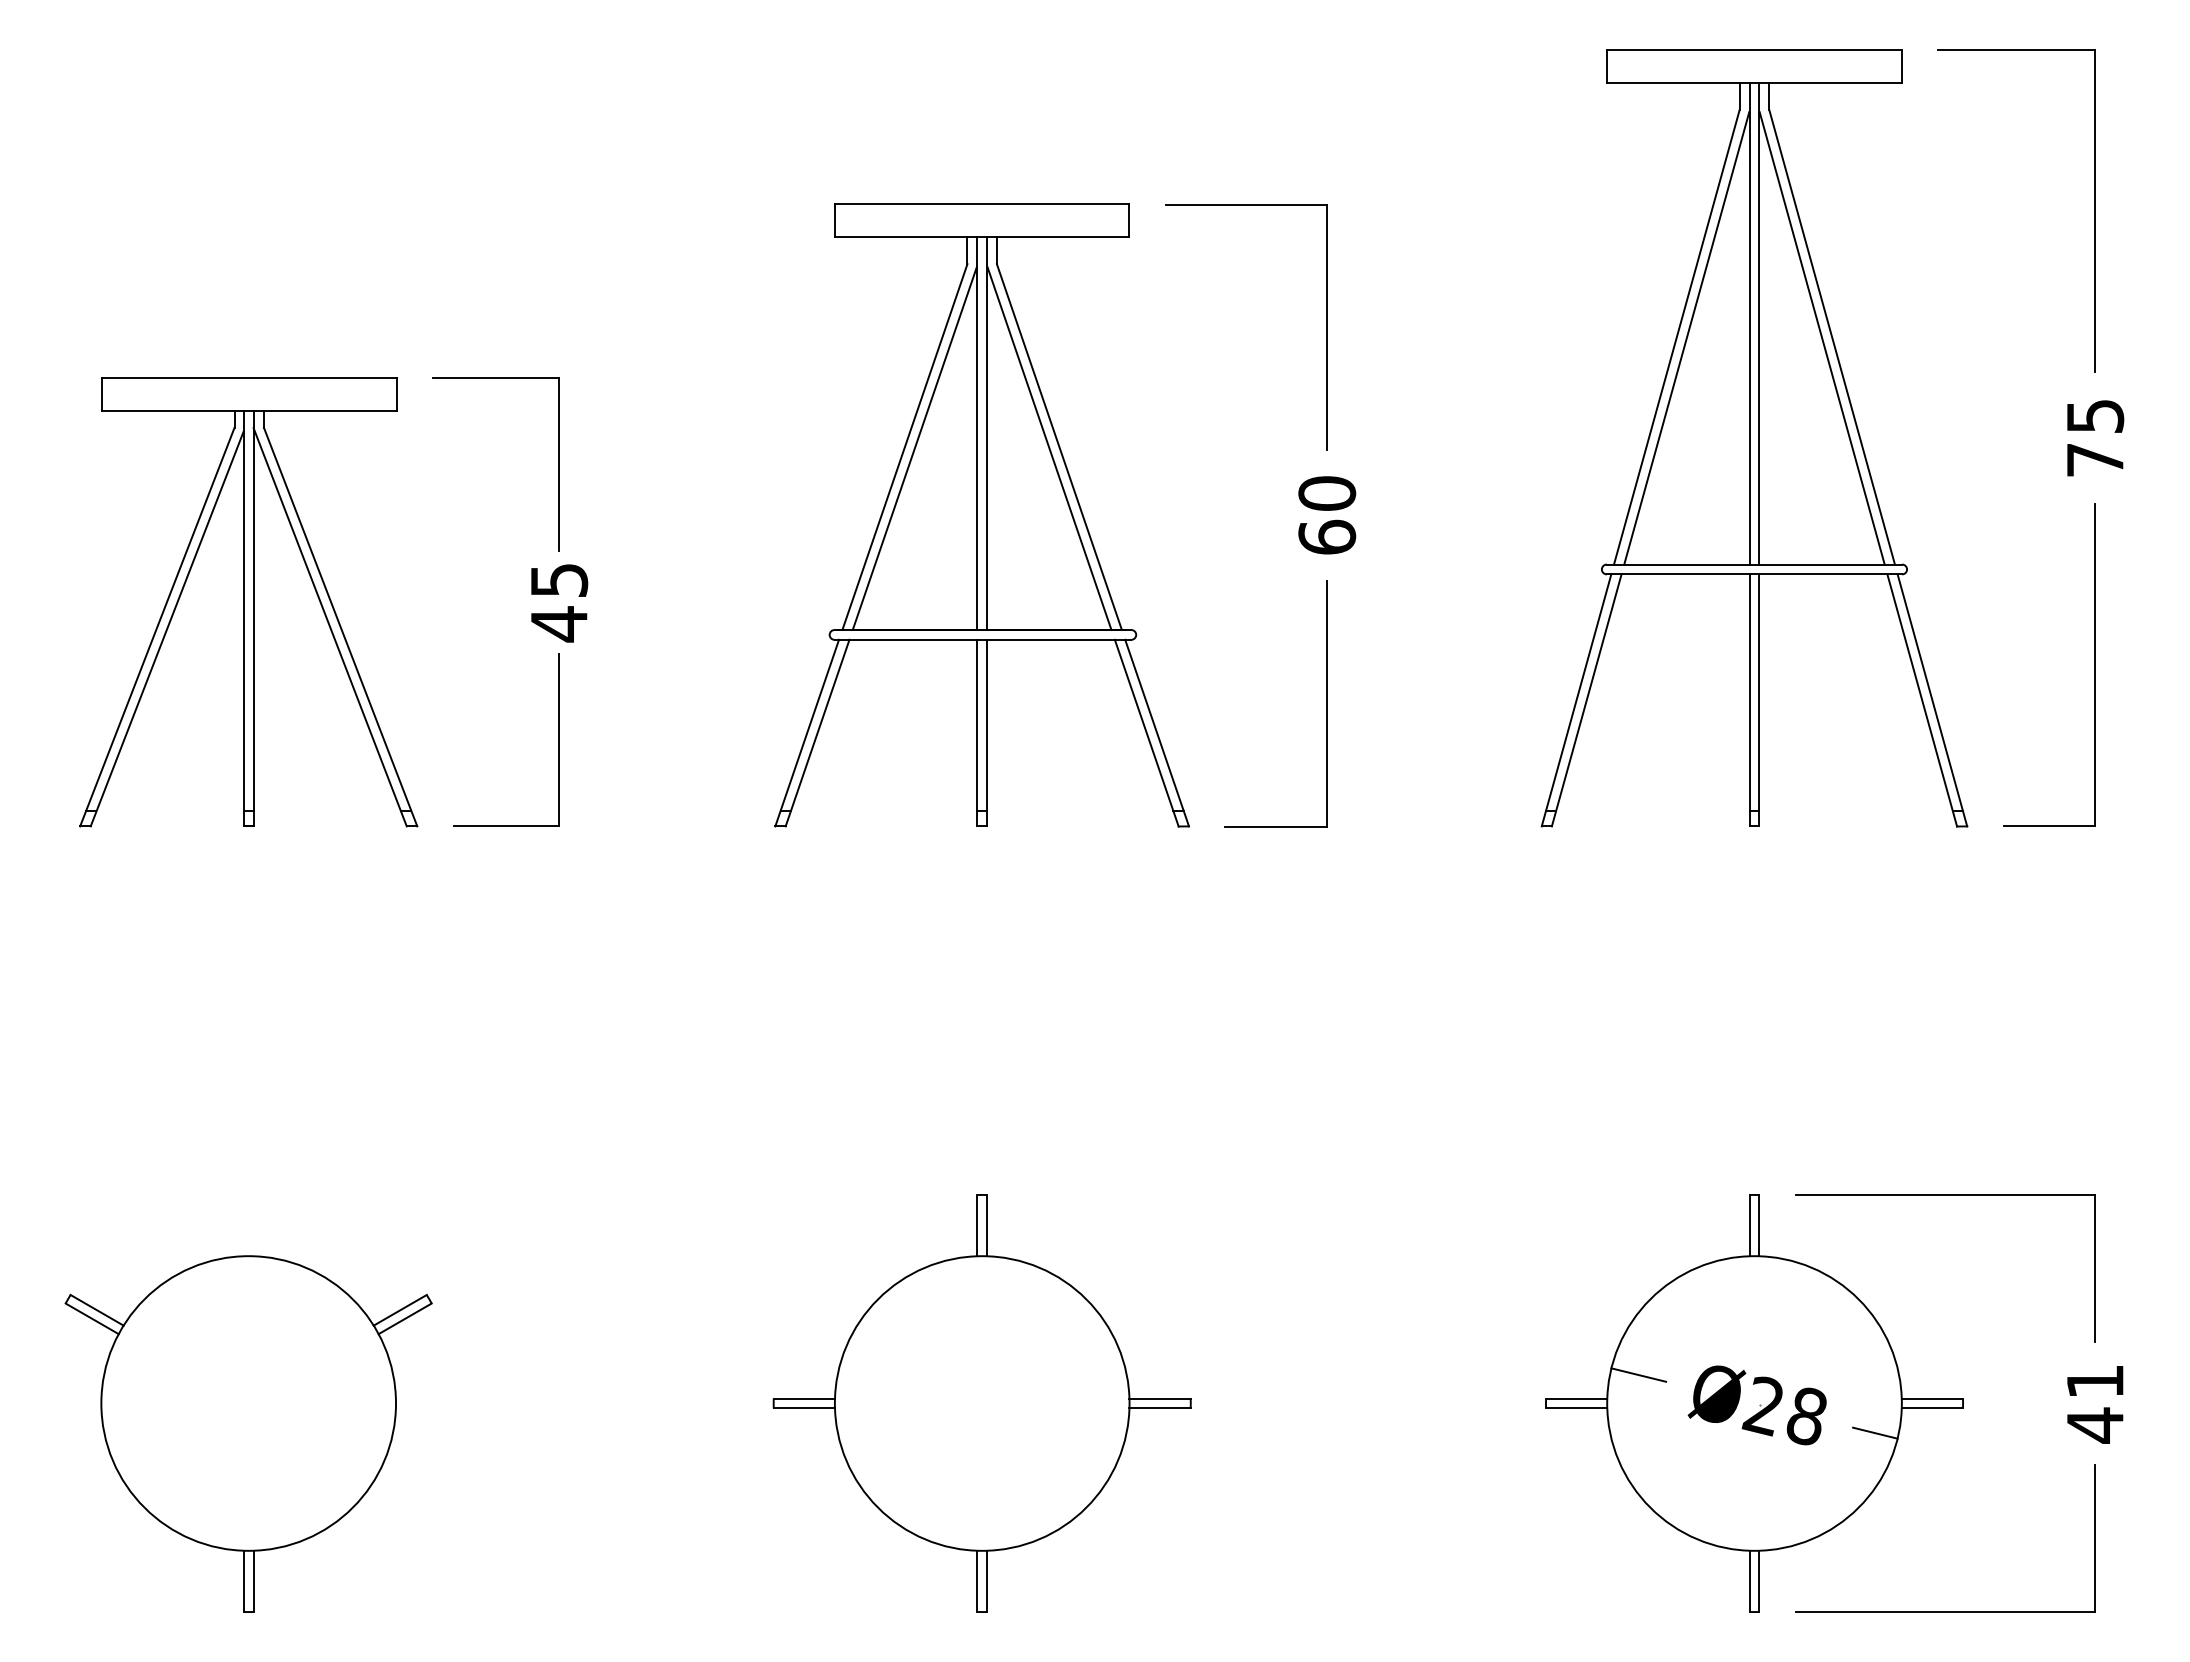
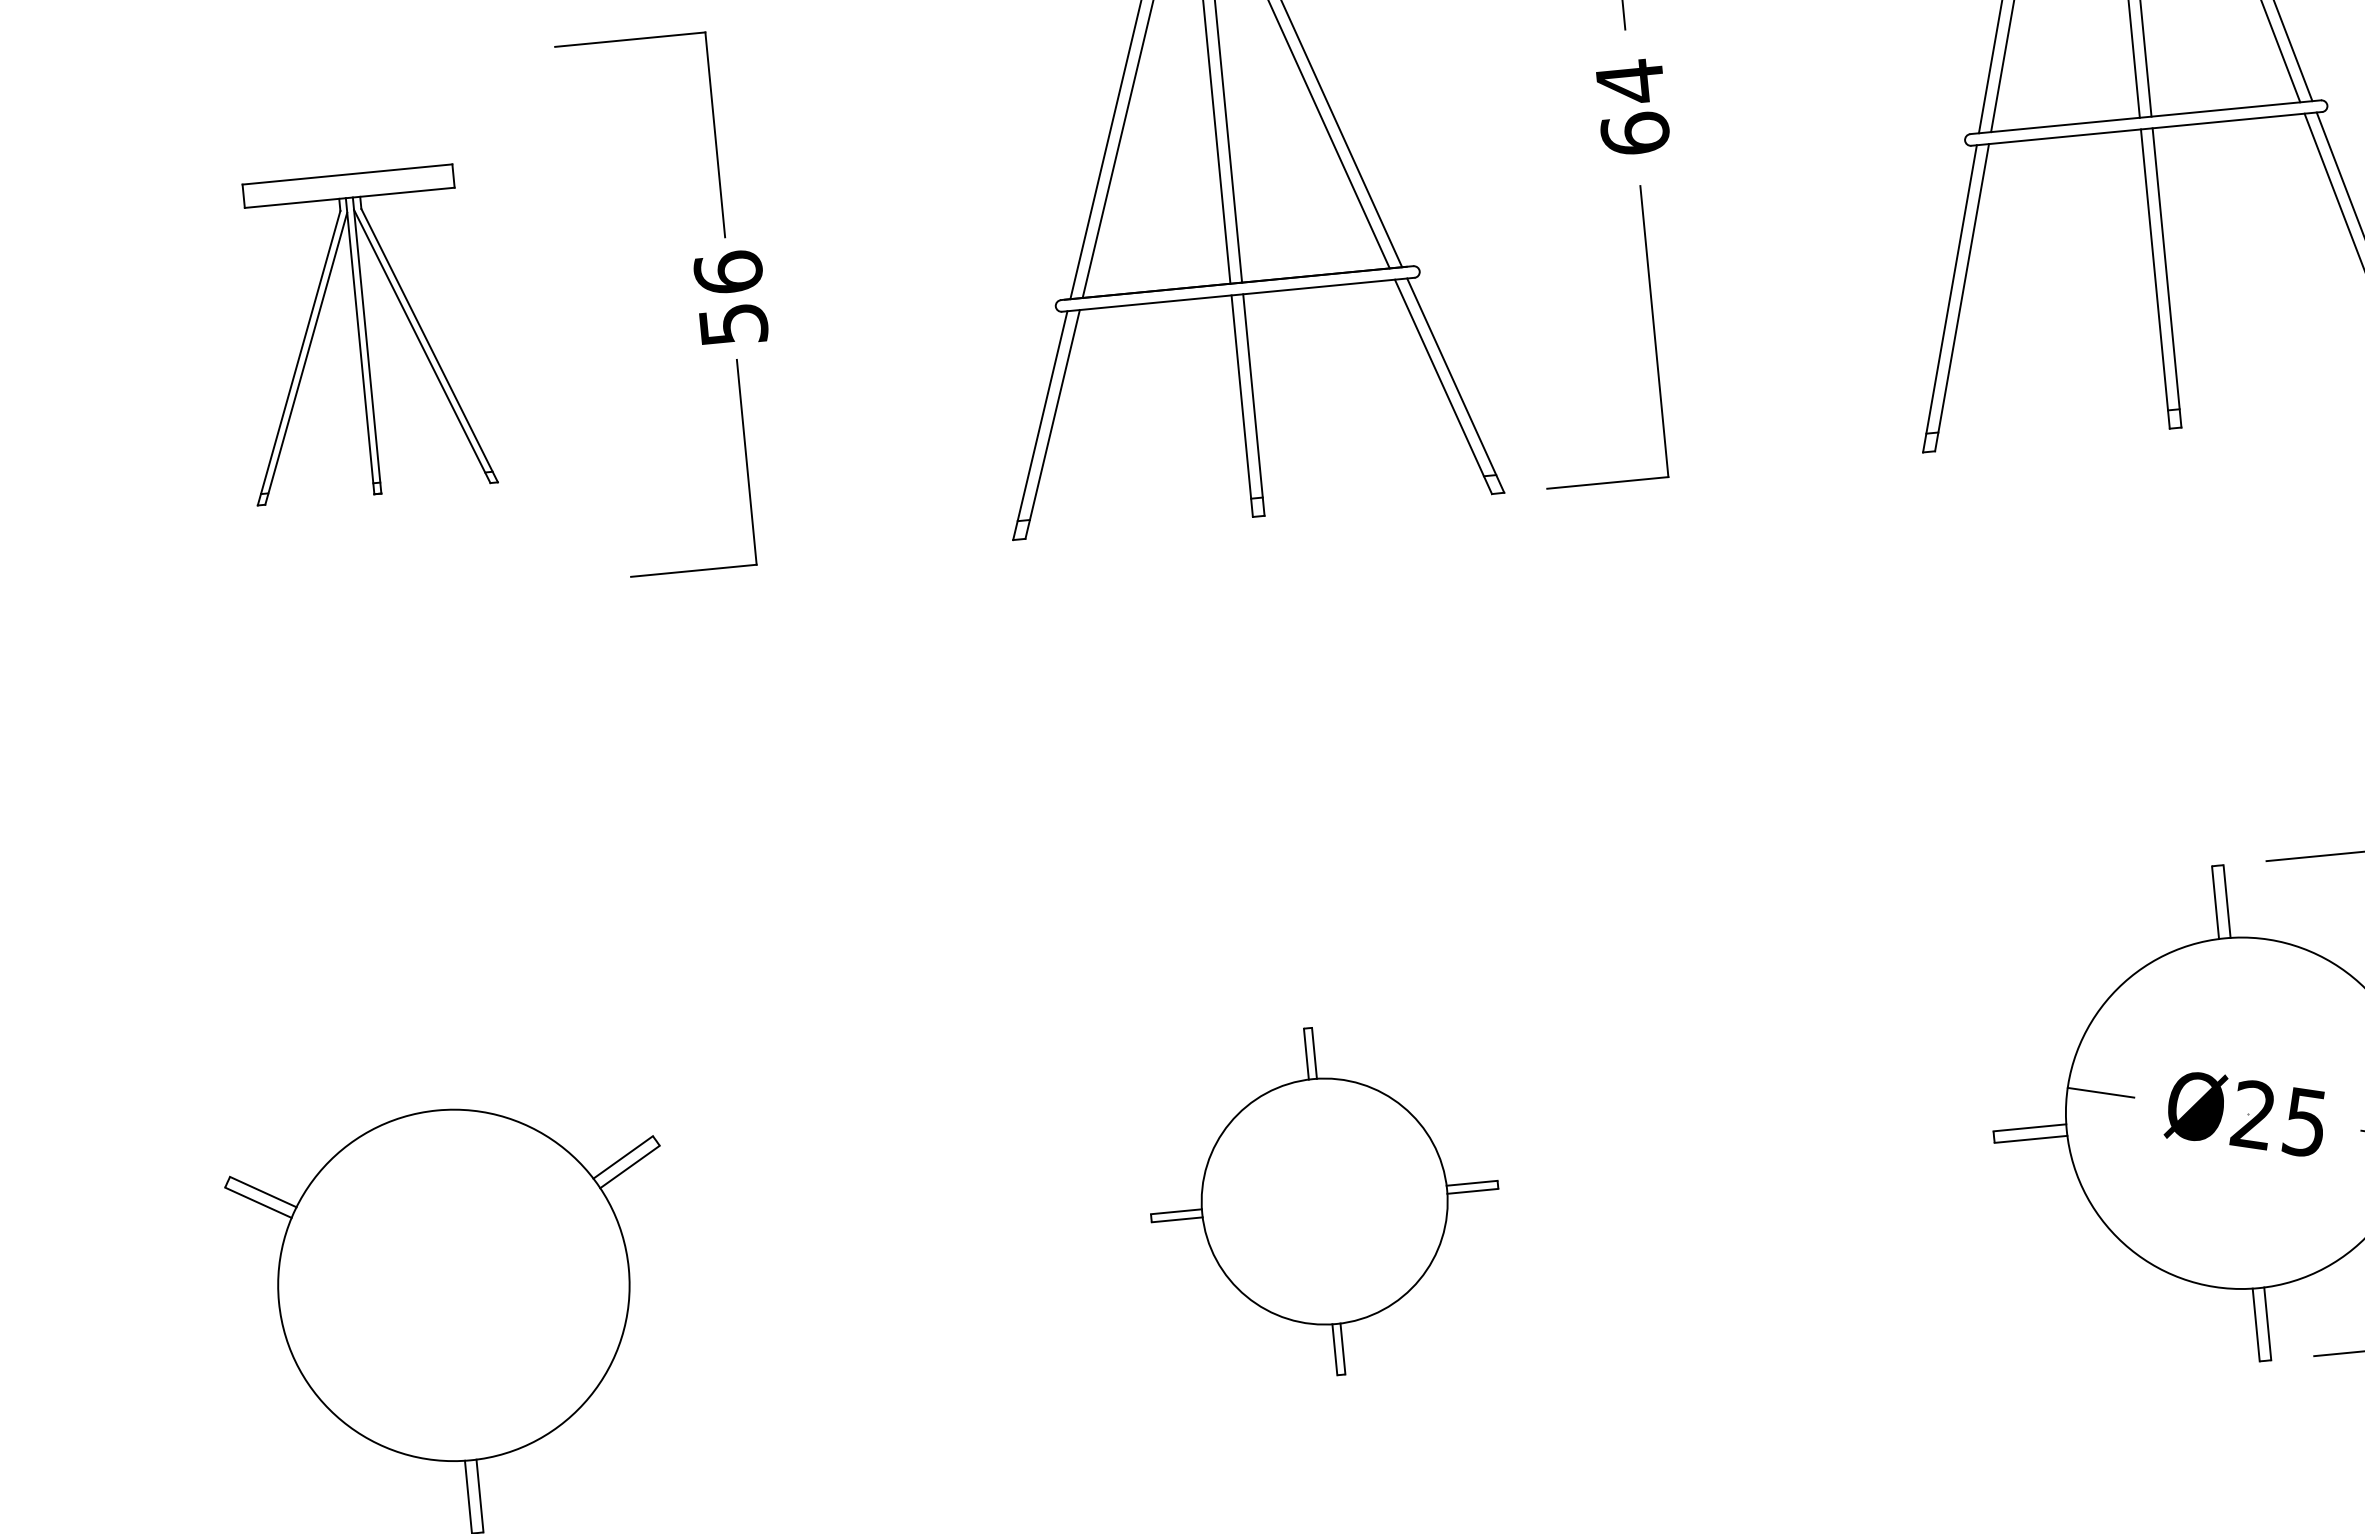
text: (1327, 493) -> (1630, 81), 60 -> 64
part: (248, 602) -> (362, 334), size x0.6
text: (559, 602) -> (731, 298), 45 -> 56
part: (981, 1403) -> (1323, 1201), size x0.7
text: (1805, 1415) -> (2303, 1121), Ø28 -> Ø25

